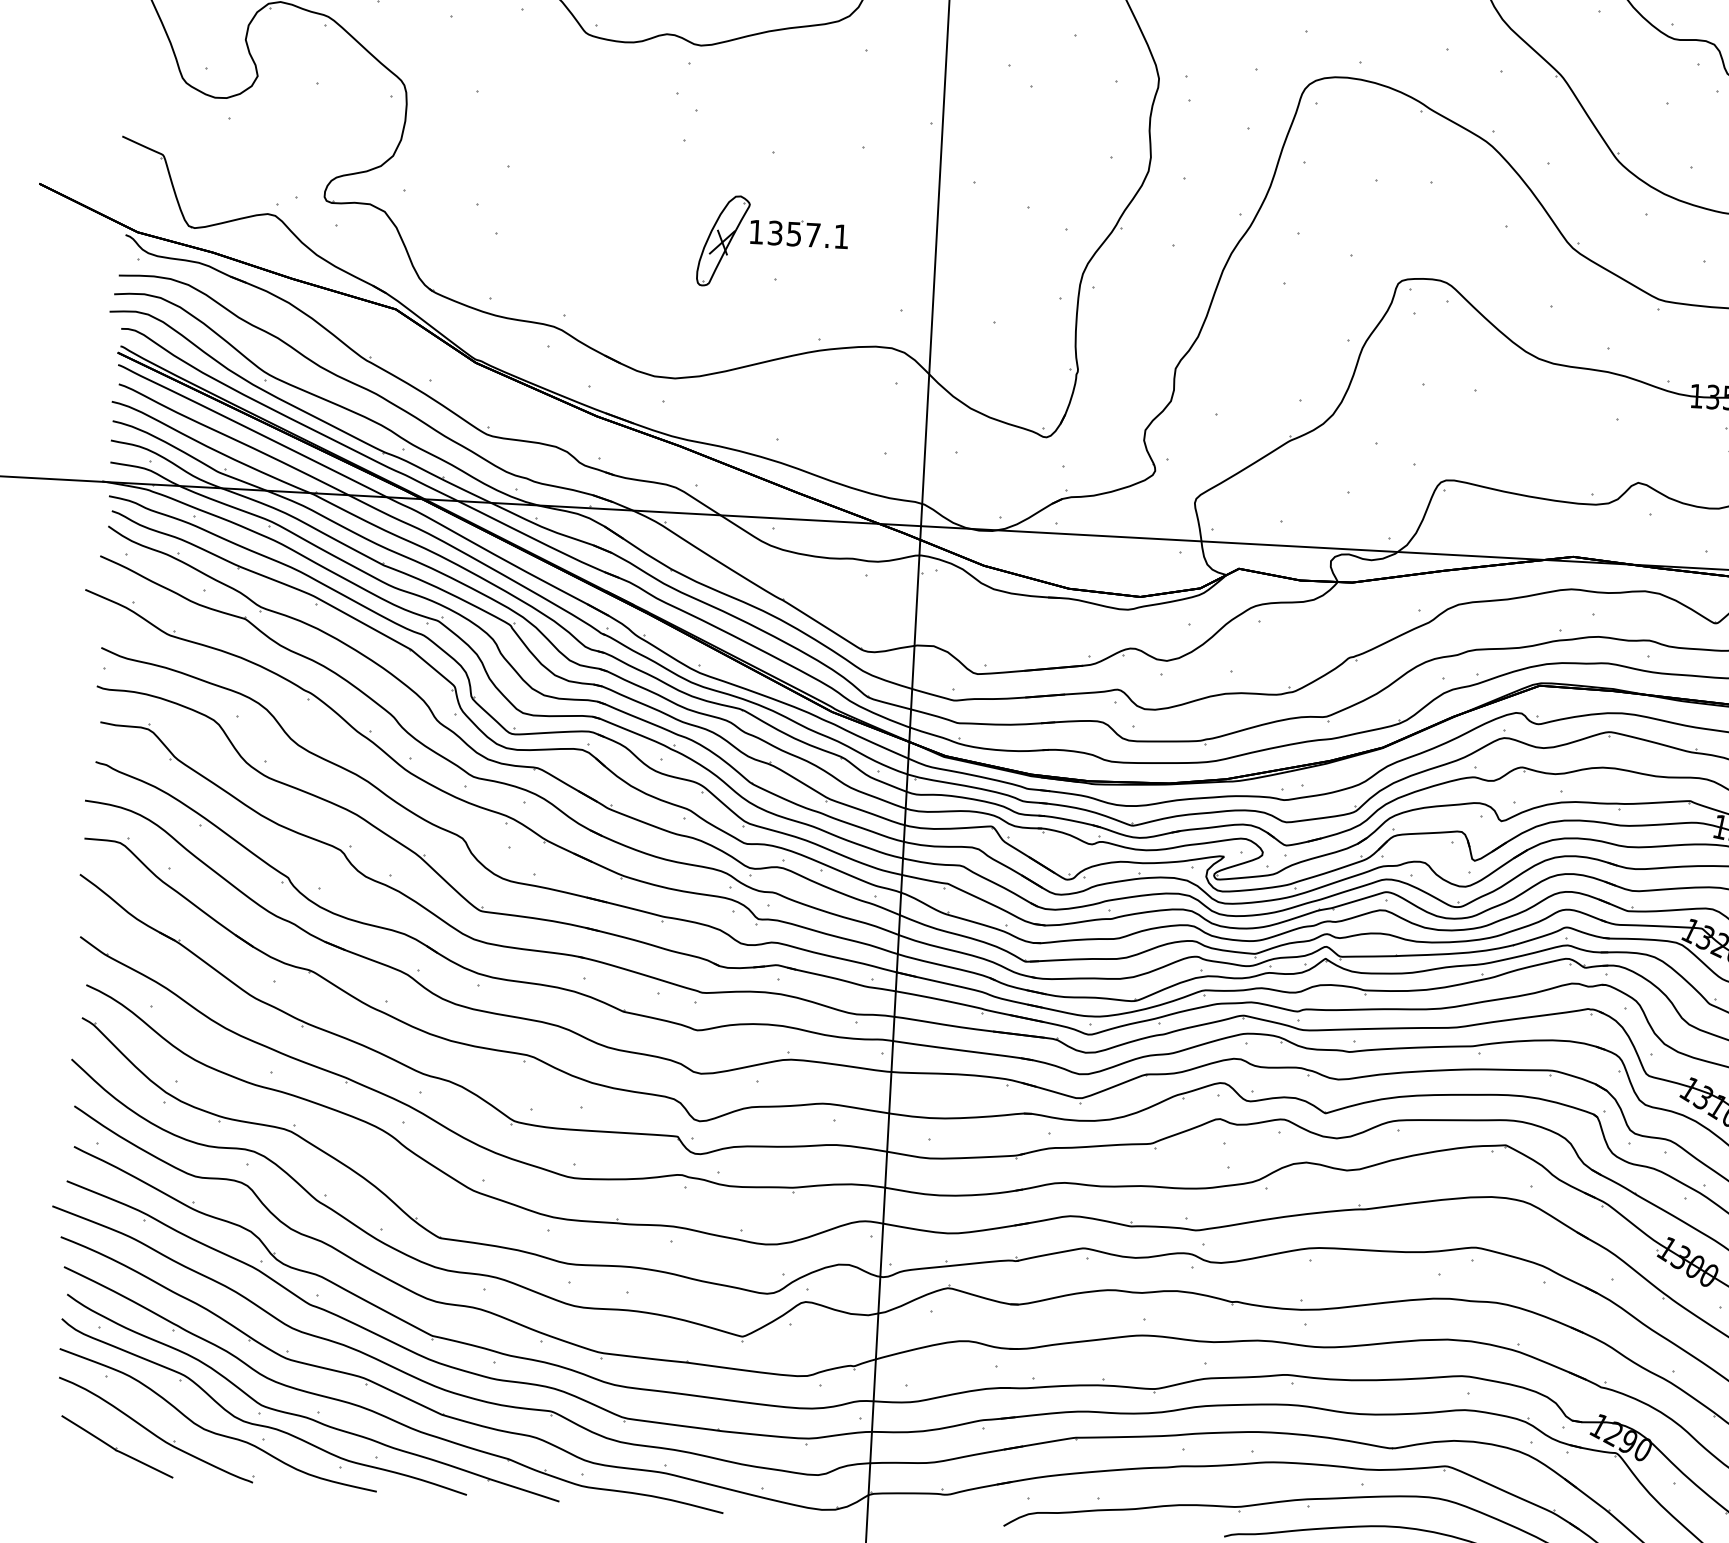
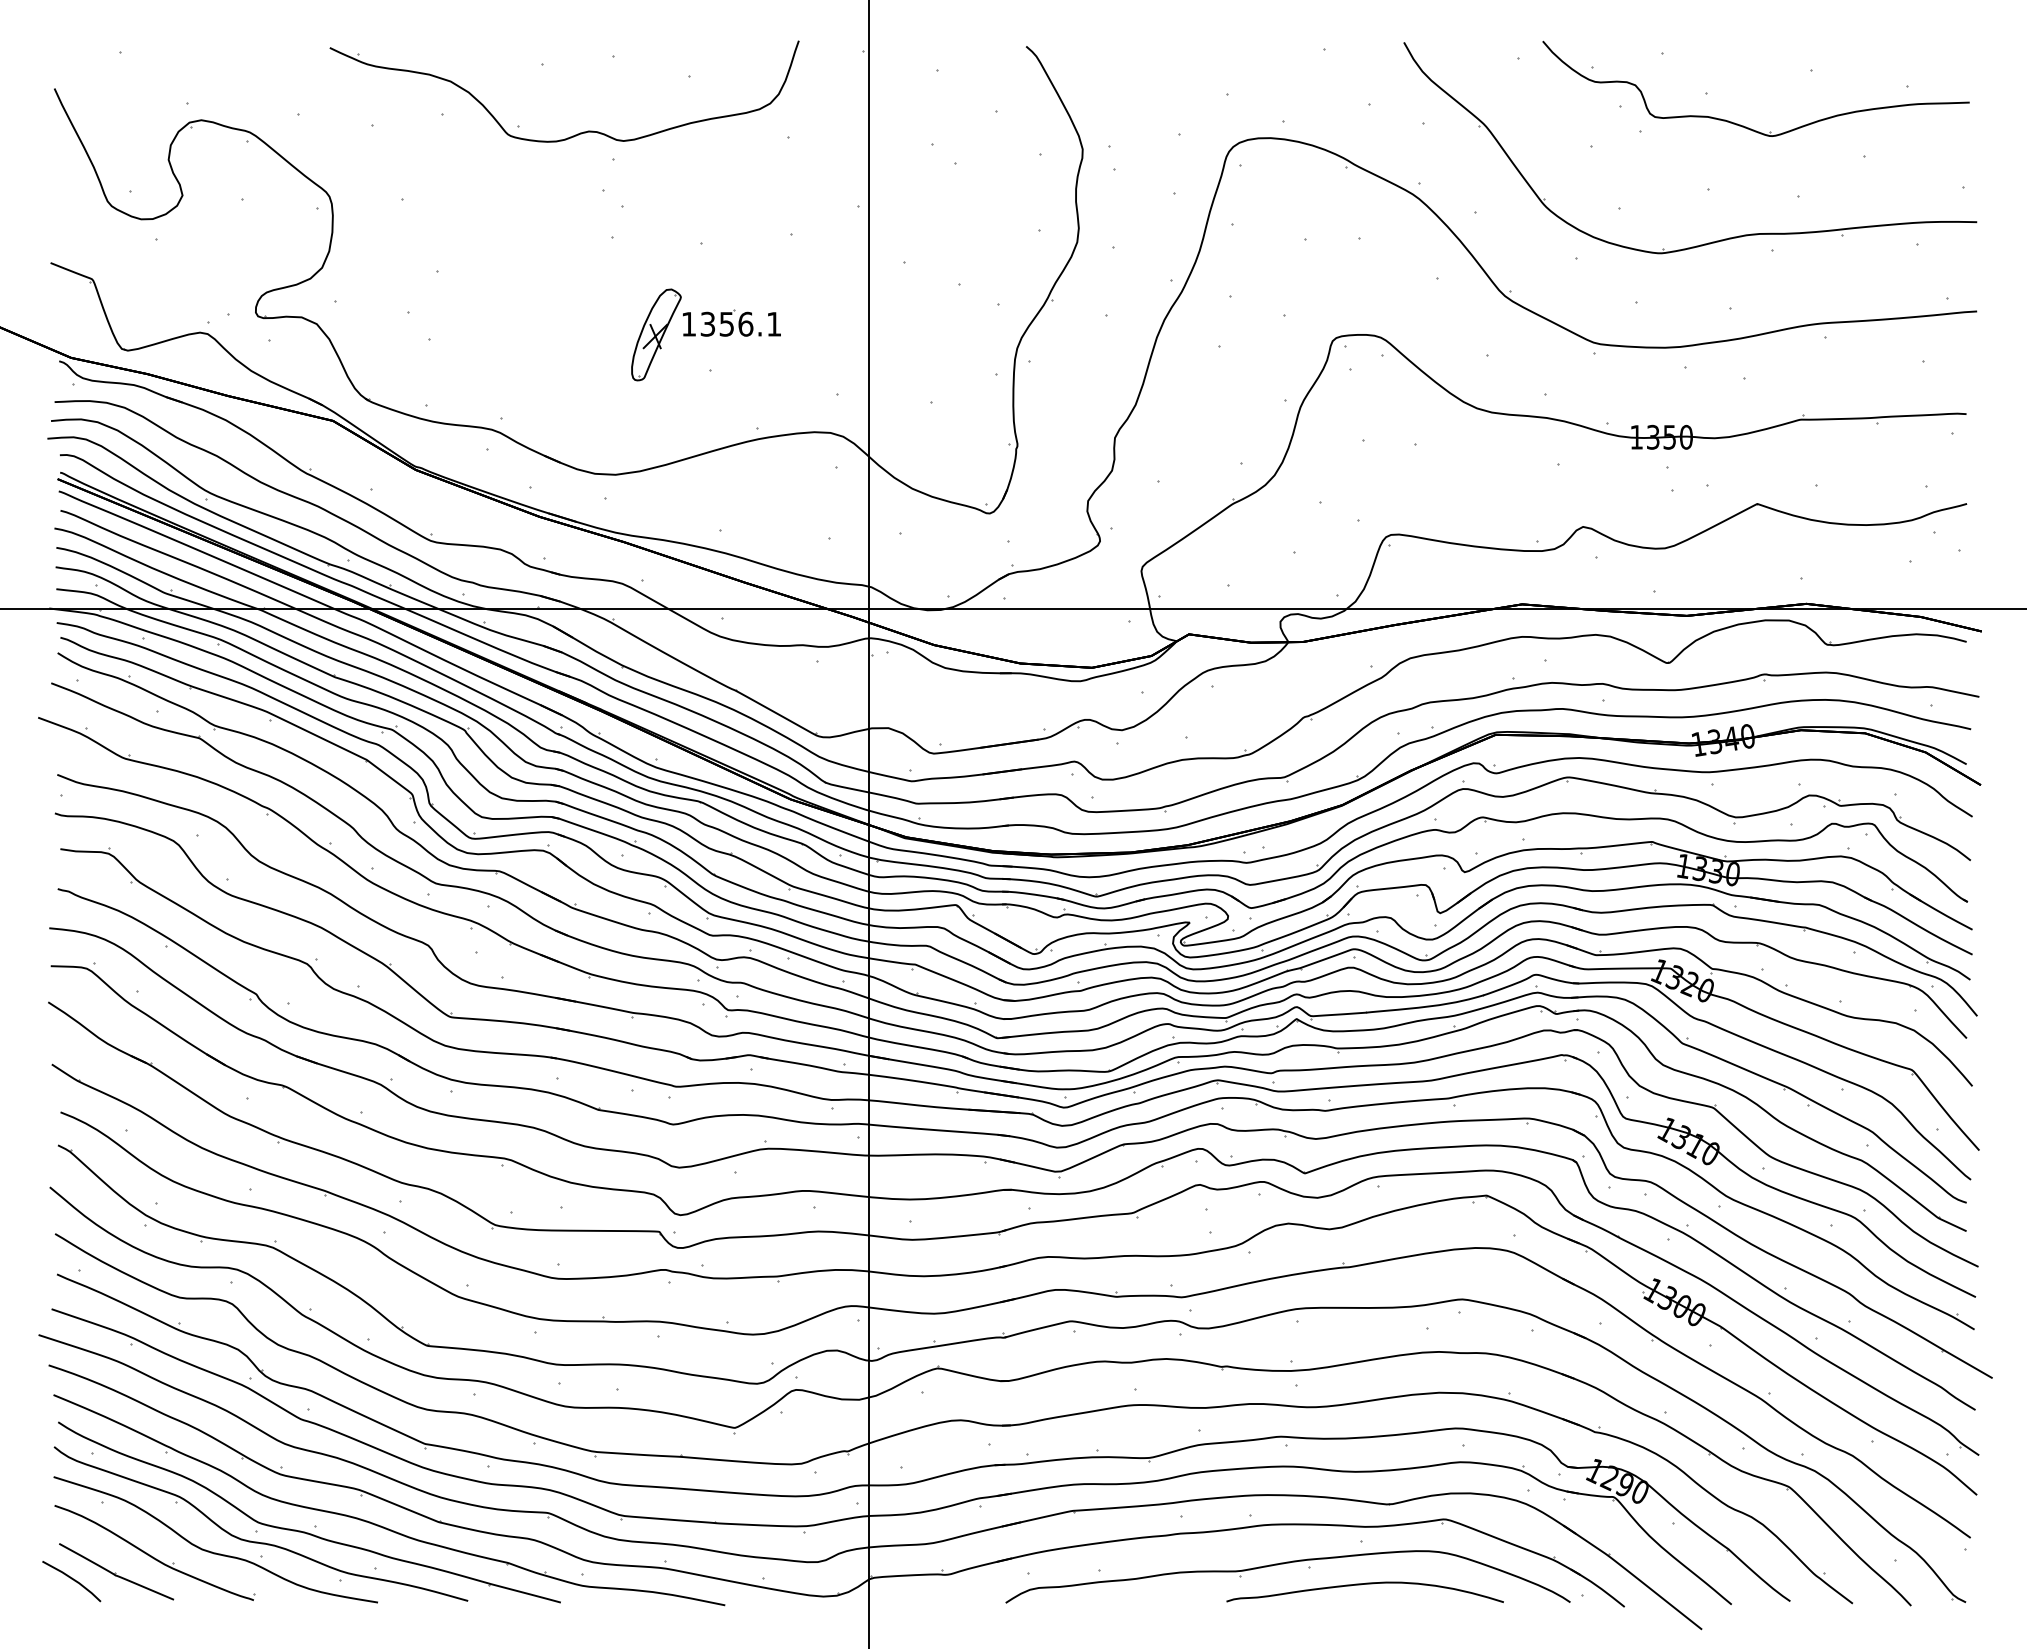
text: (812, 234) -> (745, 323), 1357.1 -> 1356.1
line: (71, 1452) -> (71, 1579), added

